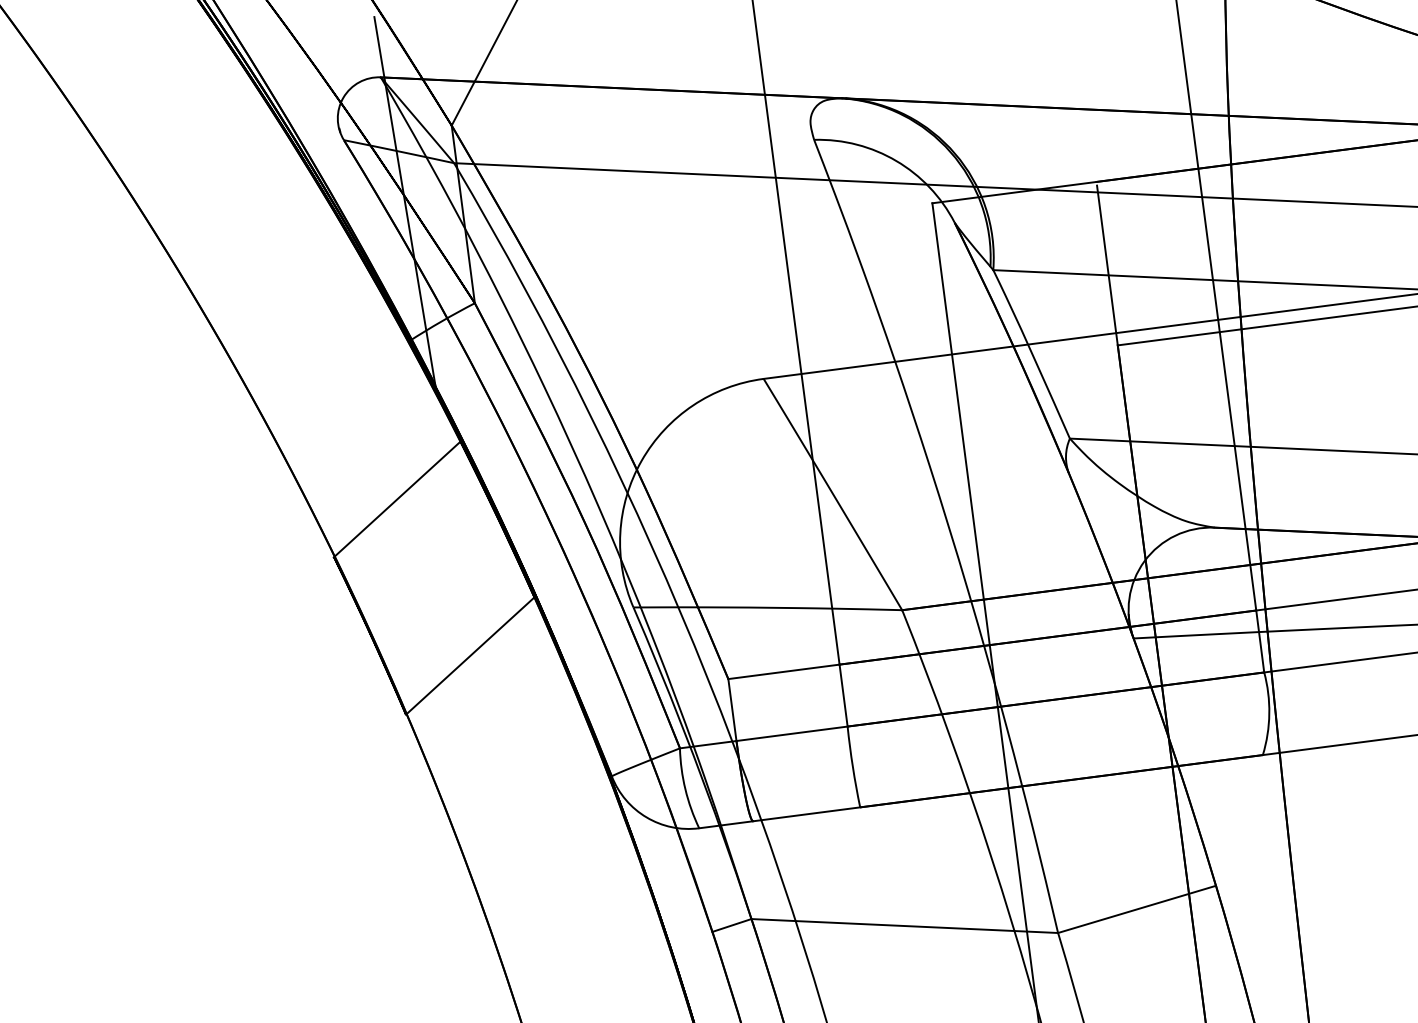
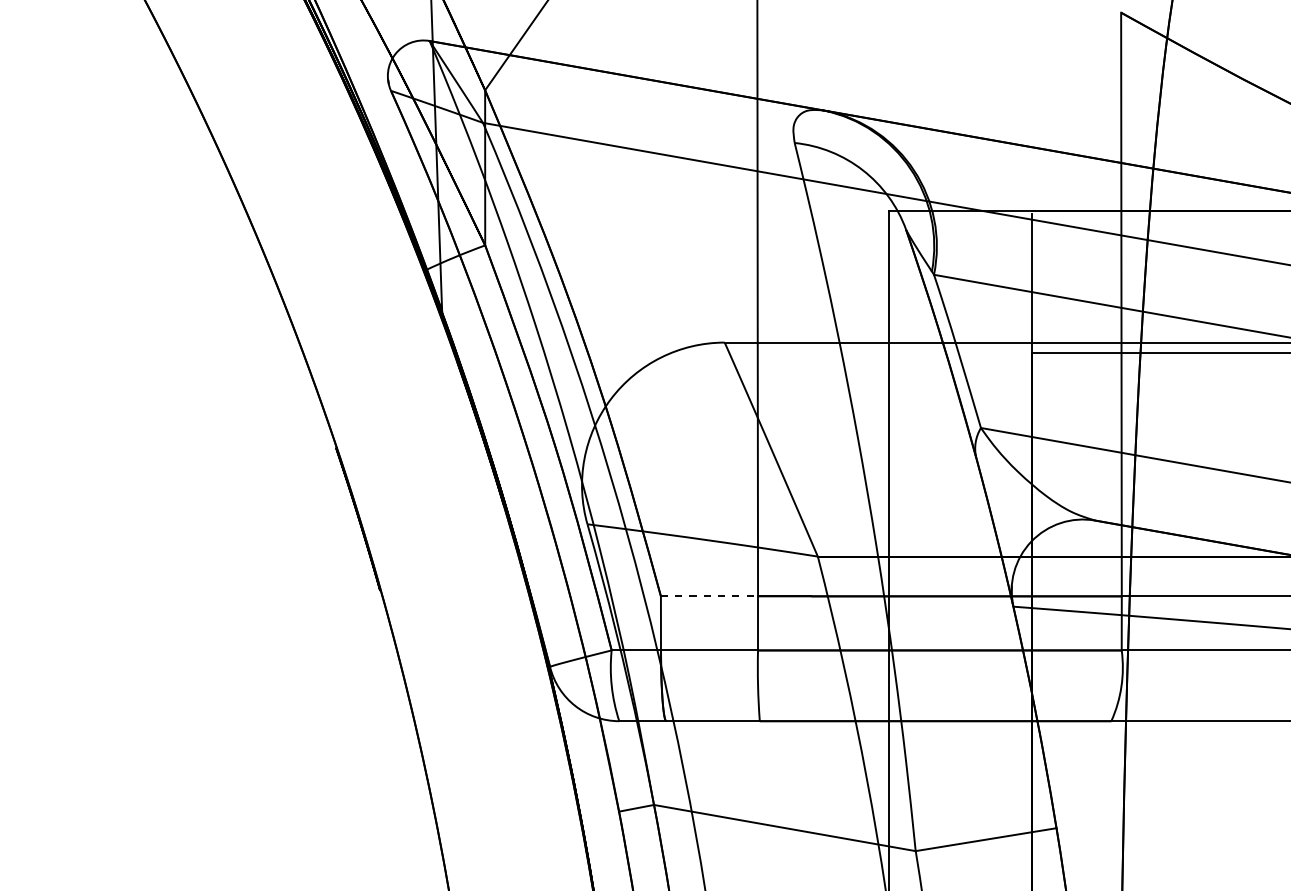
line: (396, 498) -> (396, 404), removed
line: (469, 655) -> (441, 547), removed
line: (784, 672) -> (709, 596), solid -> dashed

